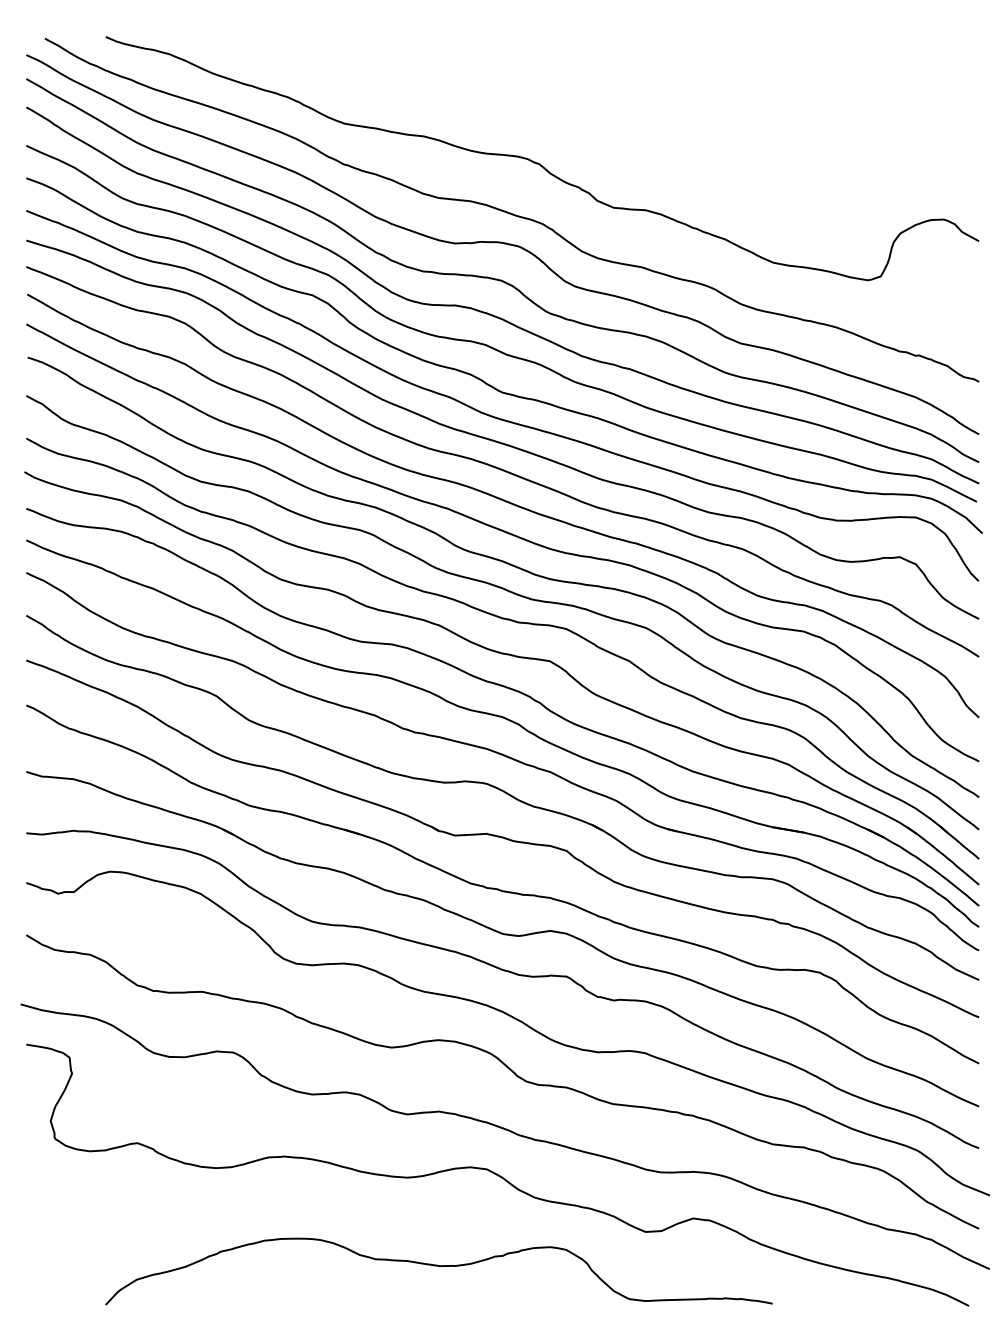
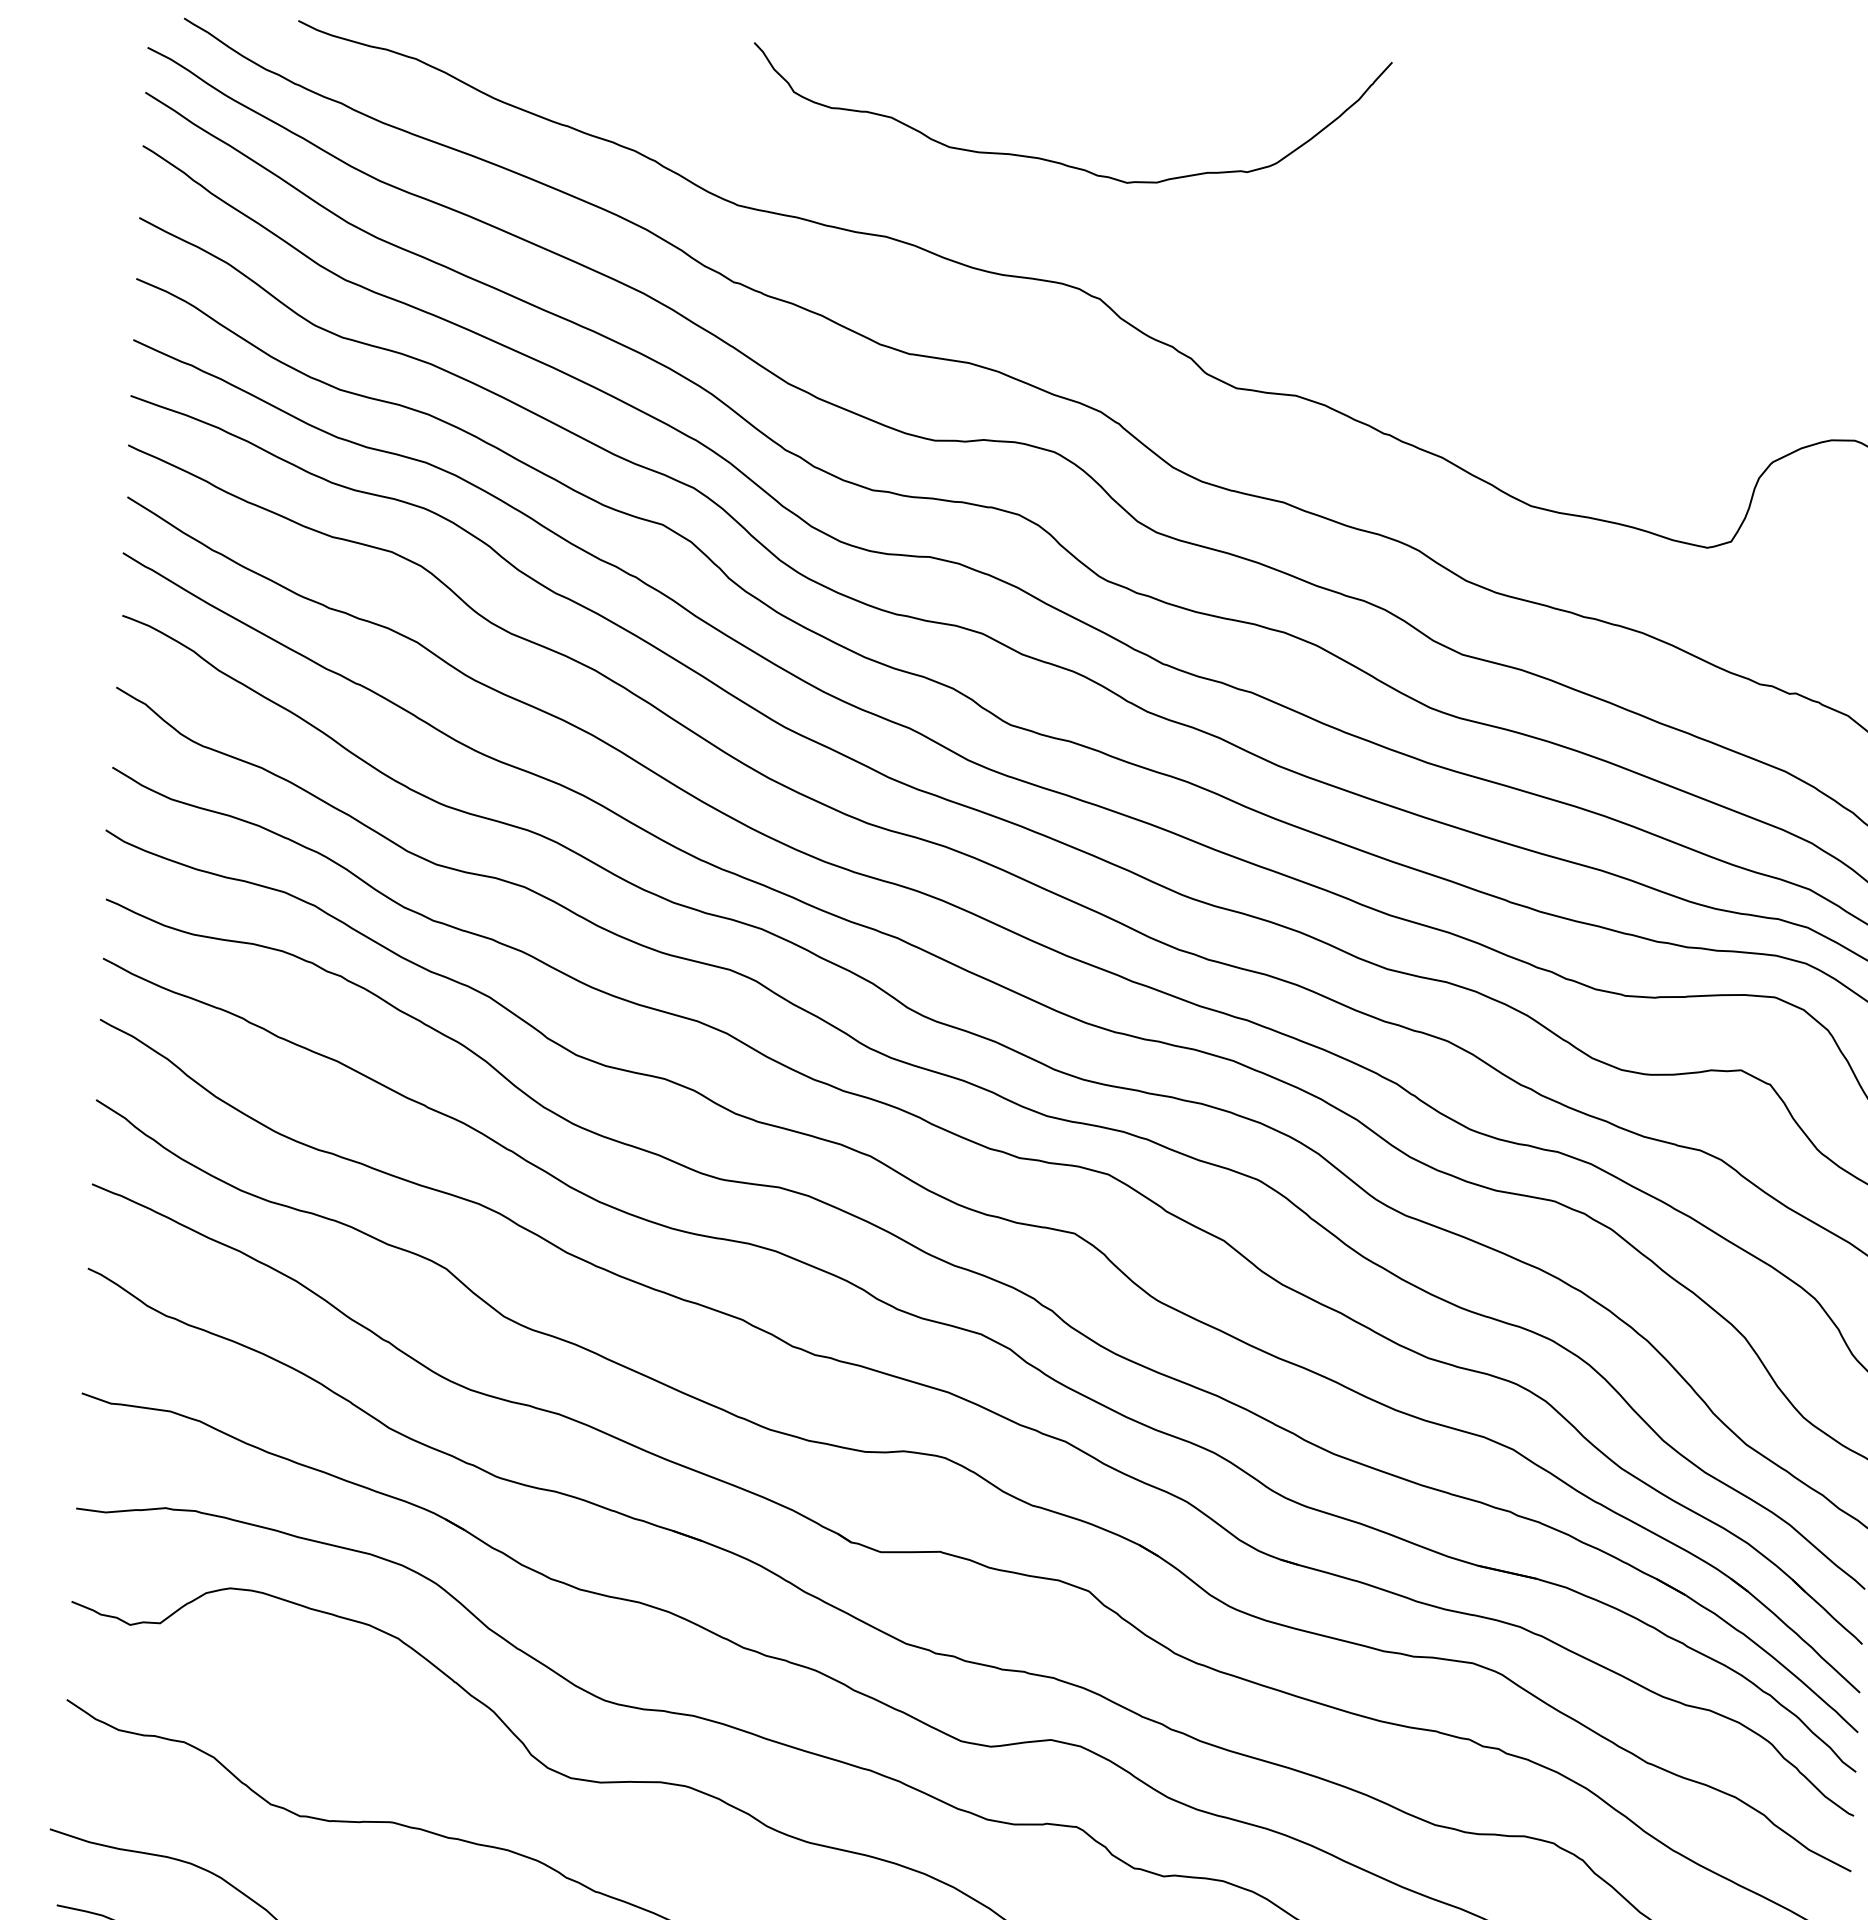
curve: (513, 91) -> (1058, 160), added

